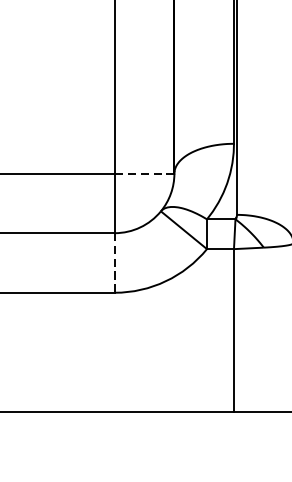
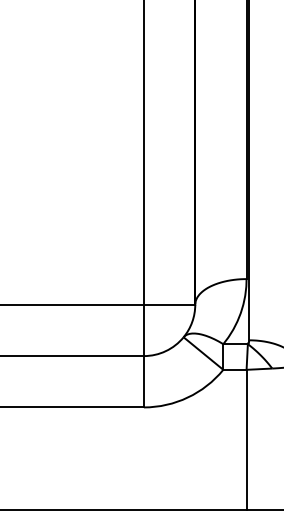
line: (144, 173) -> (169, 304), dashed -> solid
line: (114, 262) -> (143, 381), dashed -> solid

